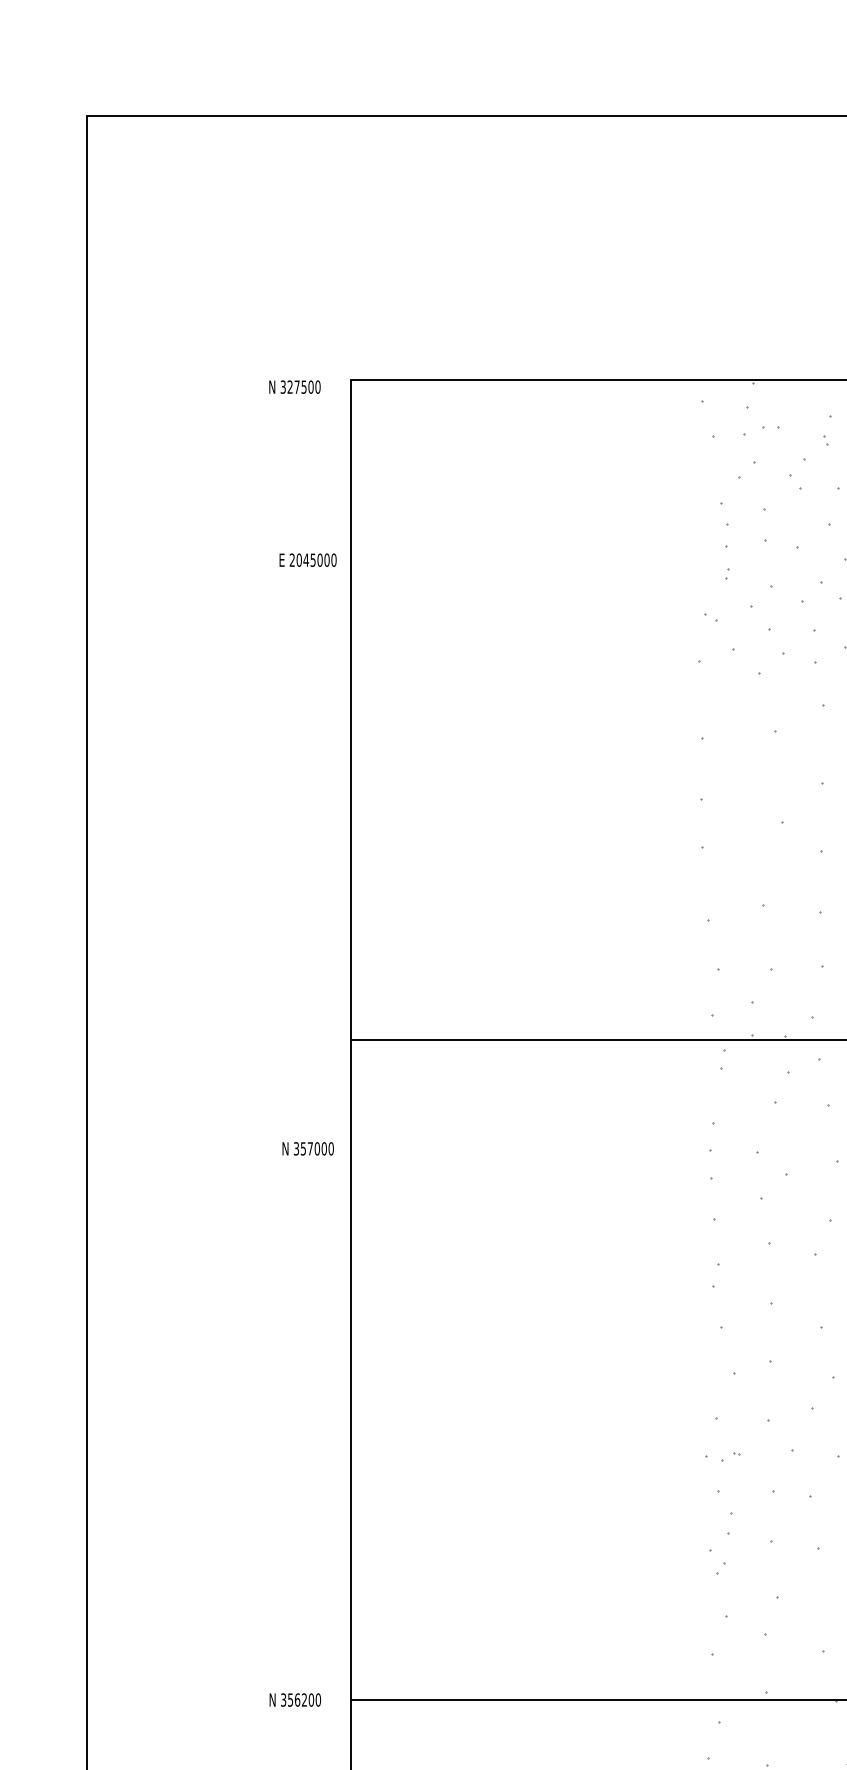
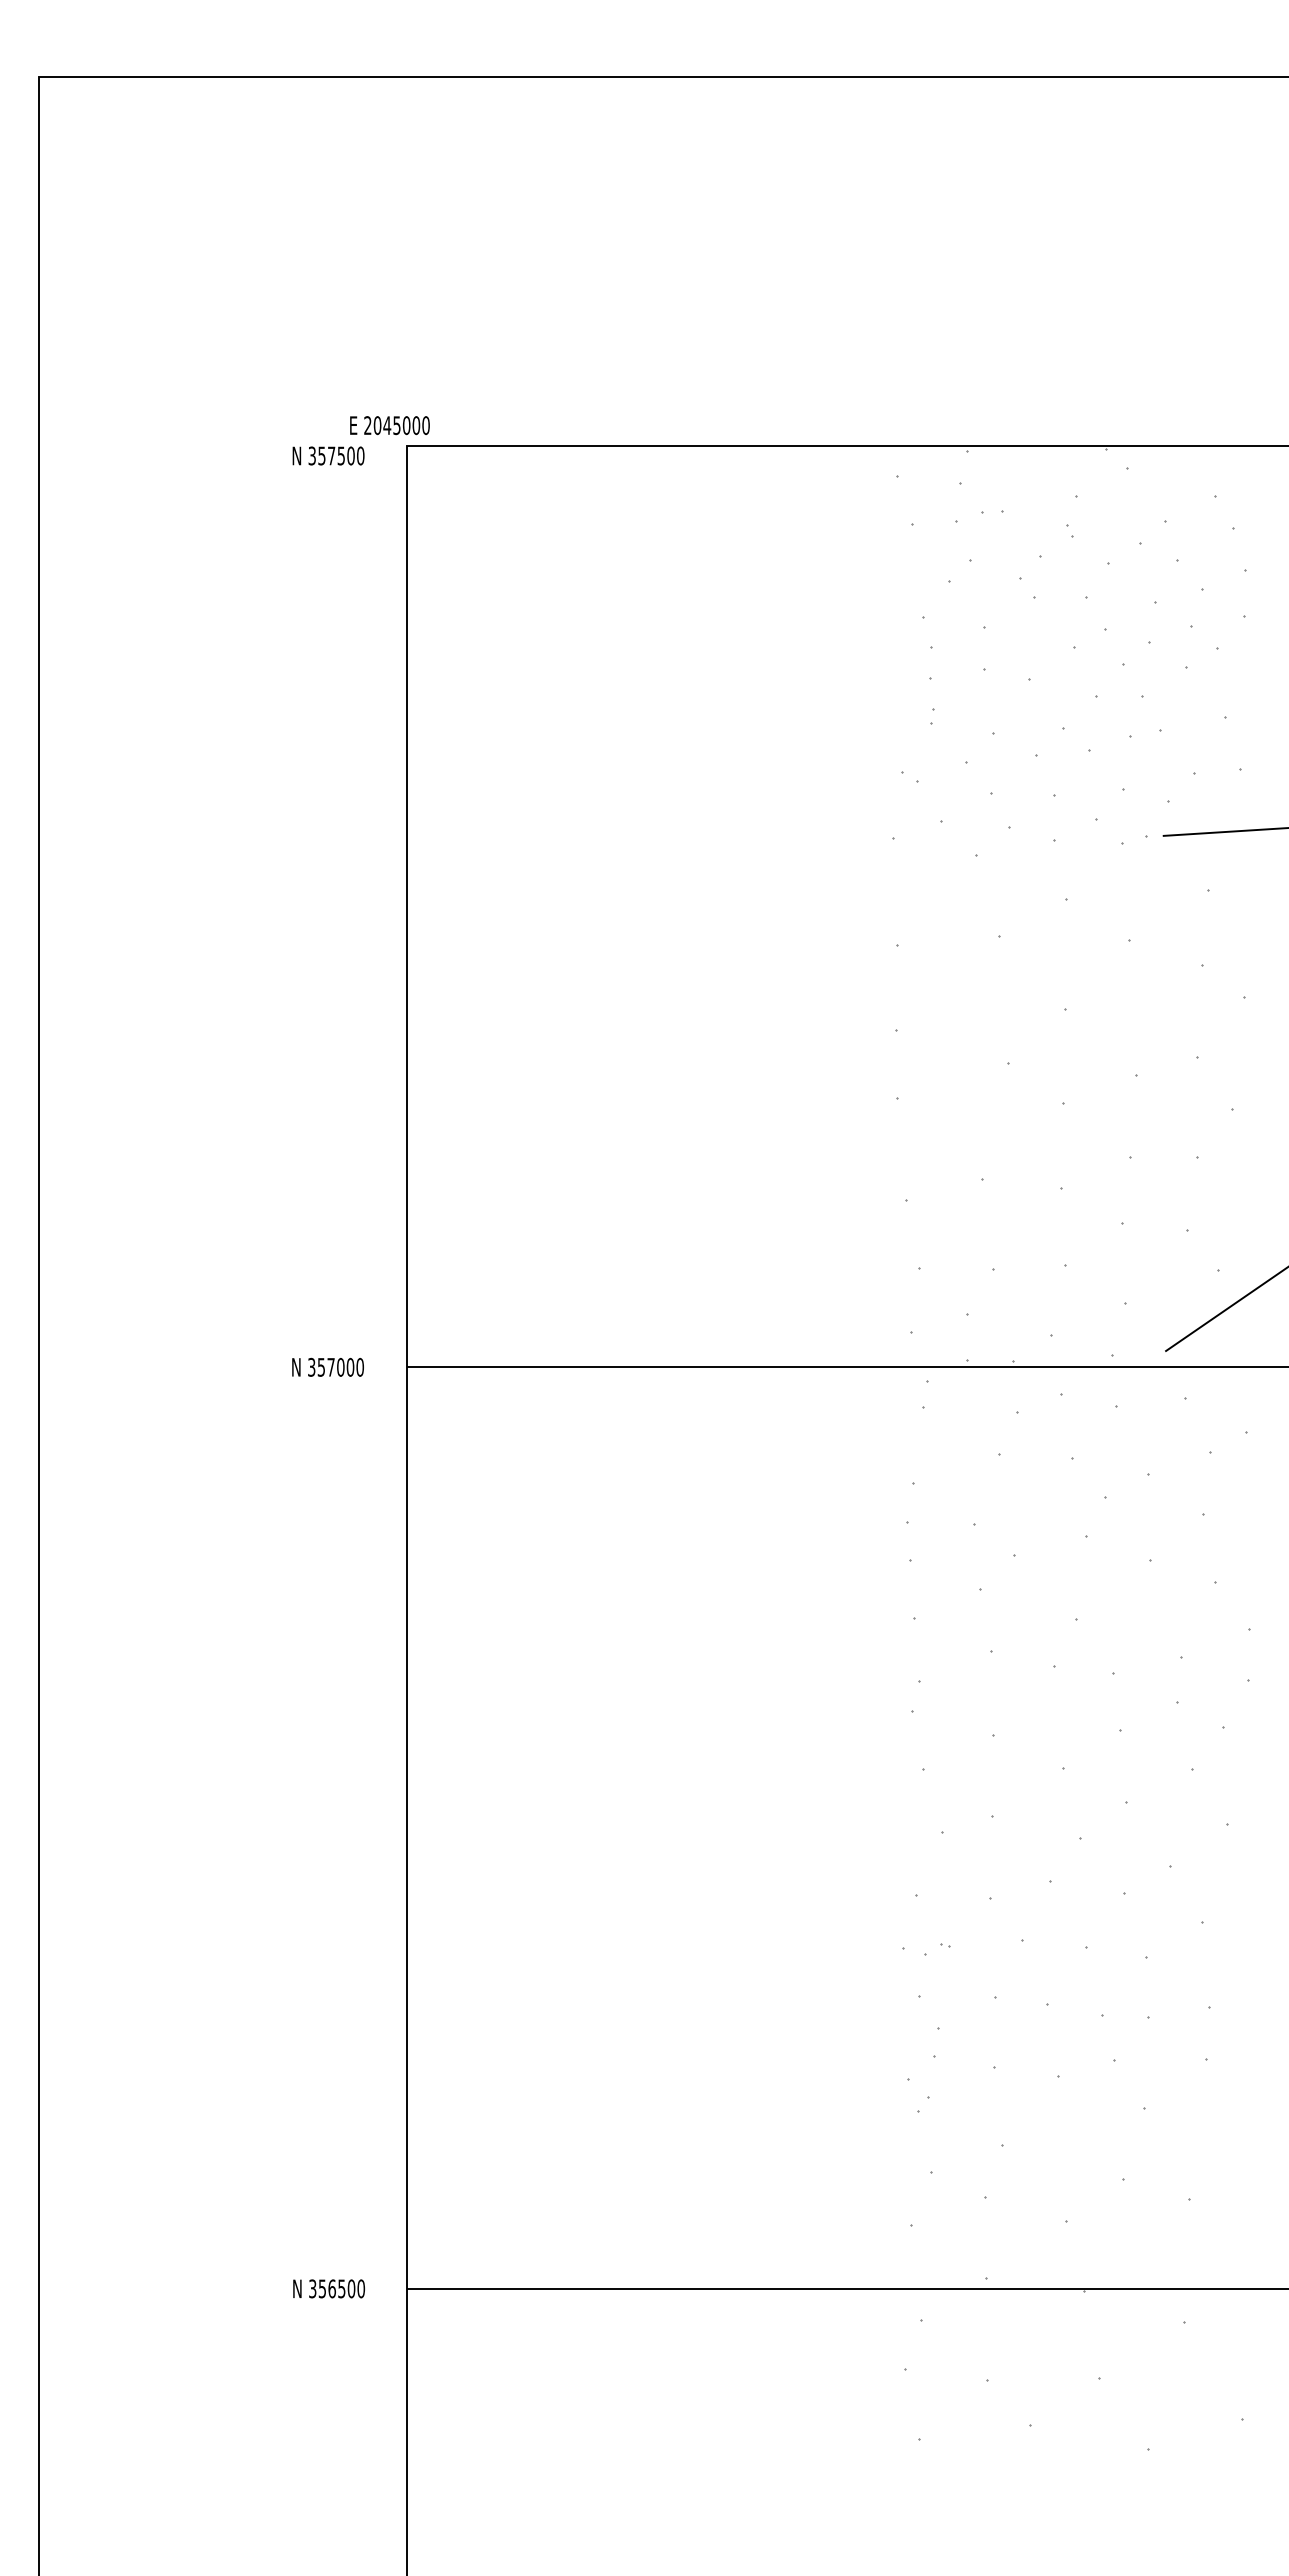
text: (289, 386) -> (321, 455), 327500 -> 357500
text: (307, 560) -> (389, 425), moved
text: (307, 1148) -> (327, 1366), moved
text: (304, 1699) -> (341, 2288), 356200 -> 356500

